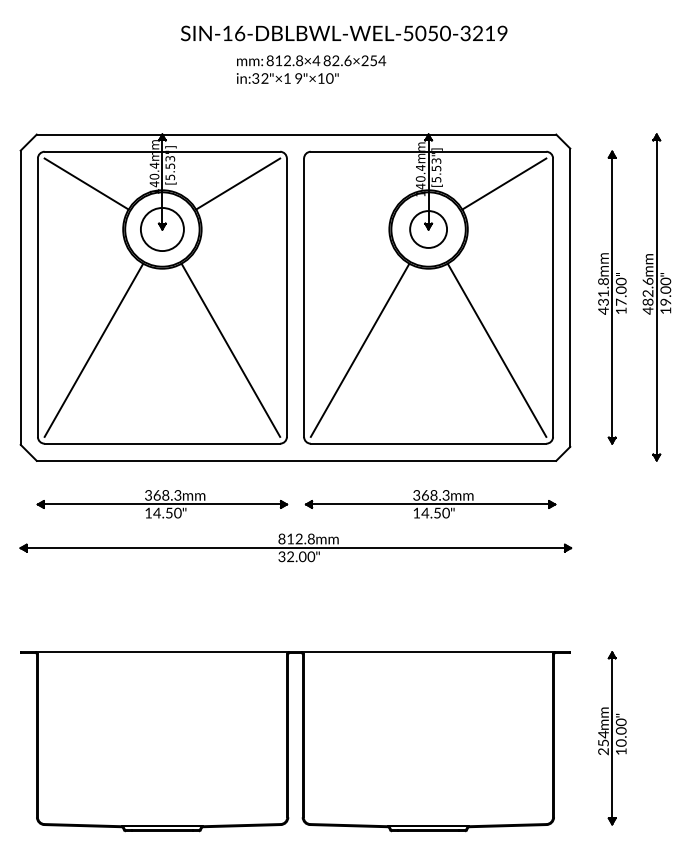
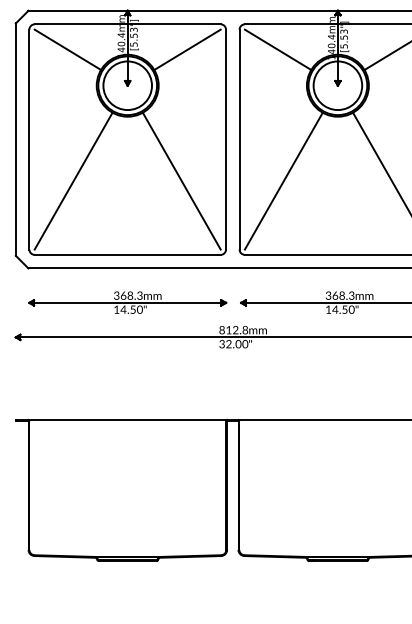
line: (352, 183) -> (277, 49), added
circle: (162, 229) -> (127, 85), size x1.43
circle: (428, 229) -> (337, 85), size x1.67

